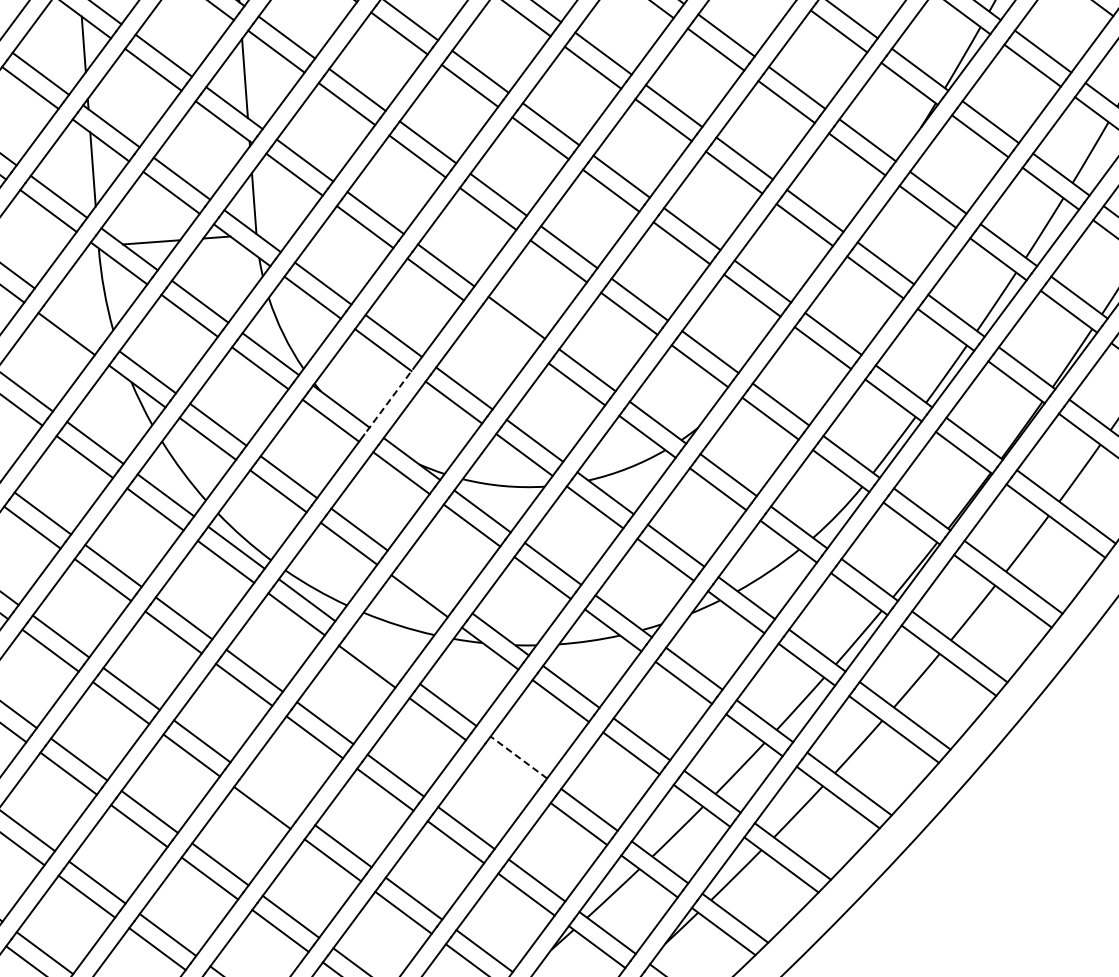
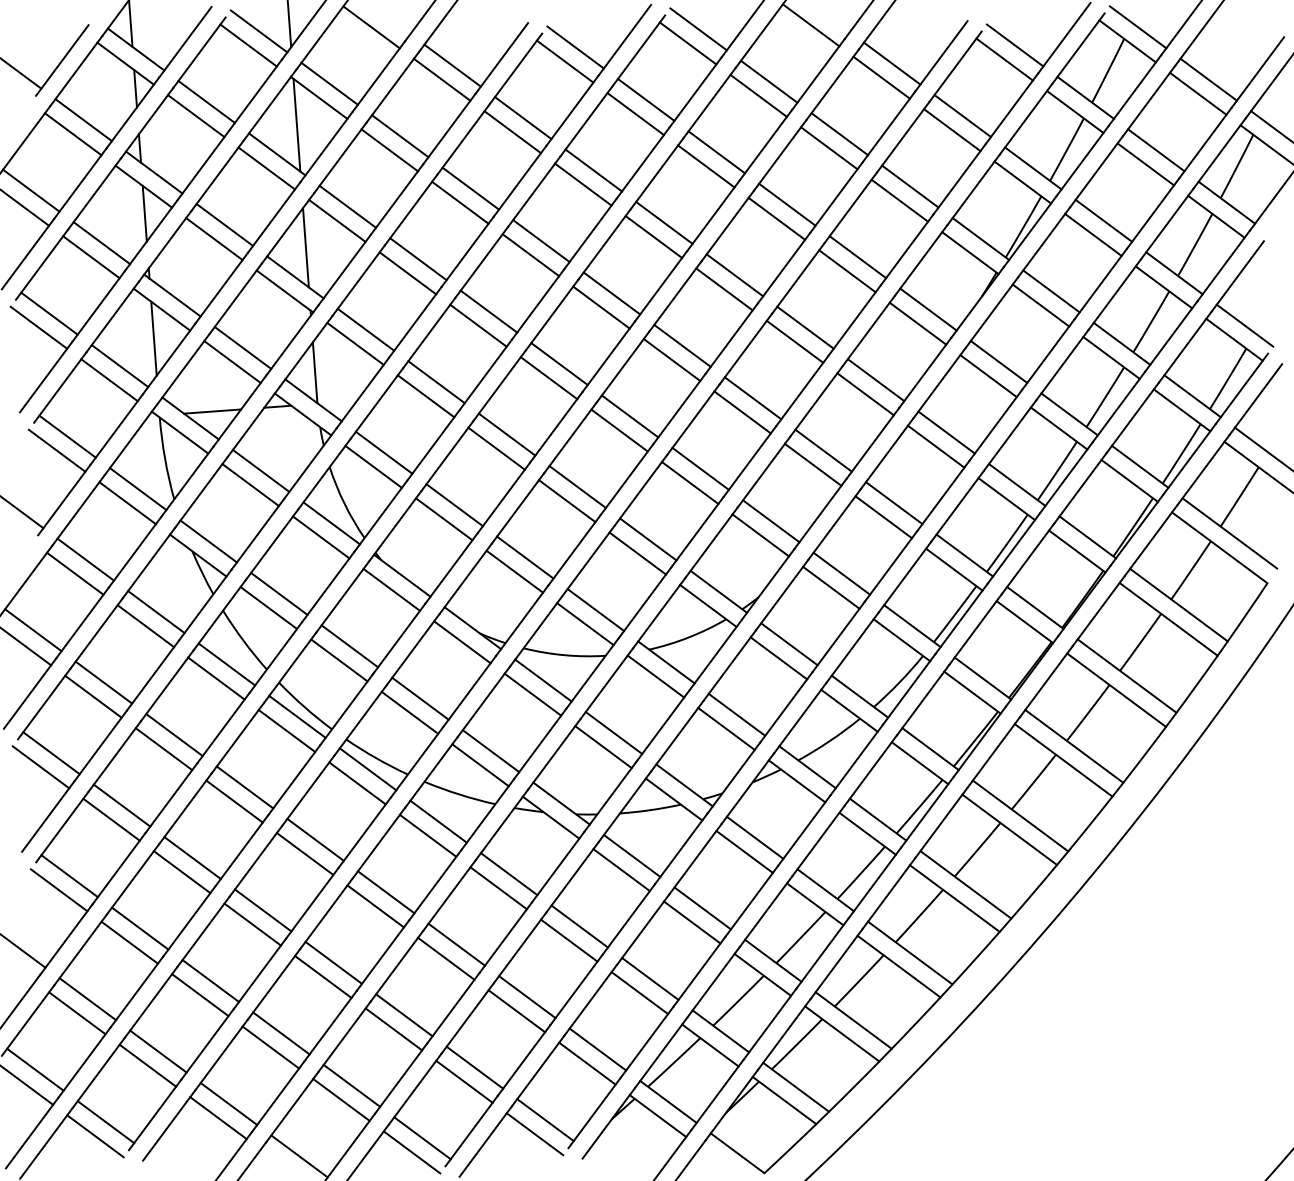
line: (76, 320) -> (137, 489), added
line: (505, 332) -> (566, 501), added
line: (390, 399) -> (451, 568), dashed -> solid
line: (429, 582) -> (490, 751), added
line: (377, 652) -> (438, 821), added
line: (518, 757) -> (579, 926), dashed -> solid
line: (508, 771) -> (569, 940), added
line: (272, 793) -> (333, 962), added

